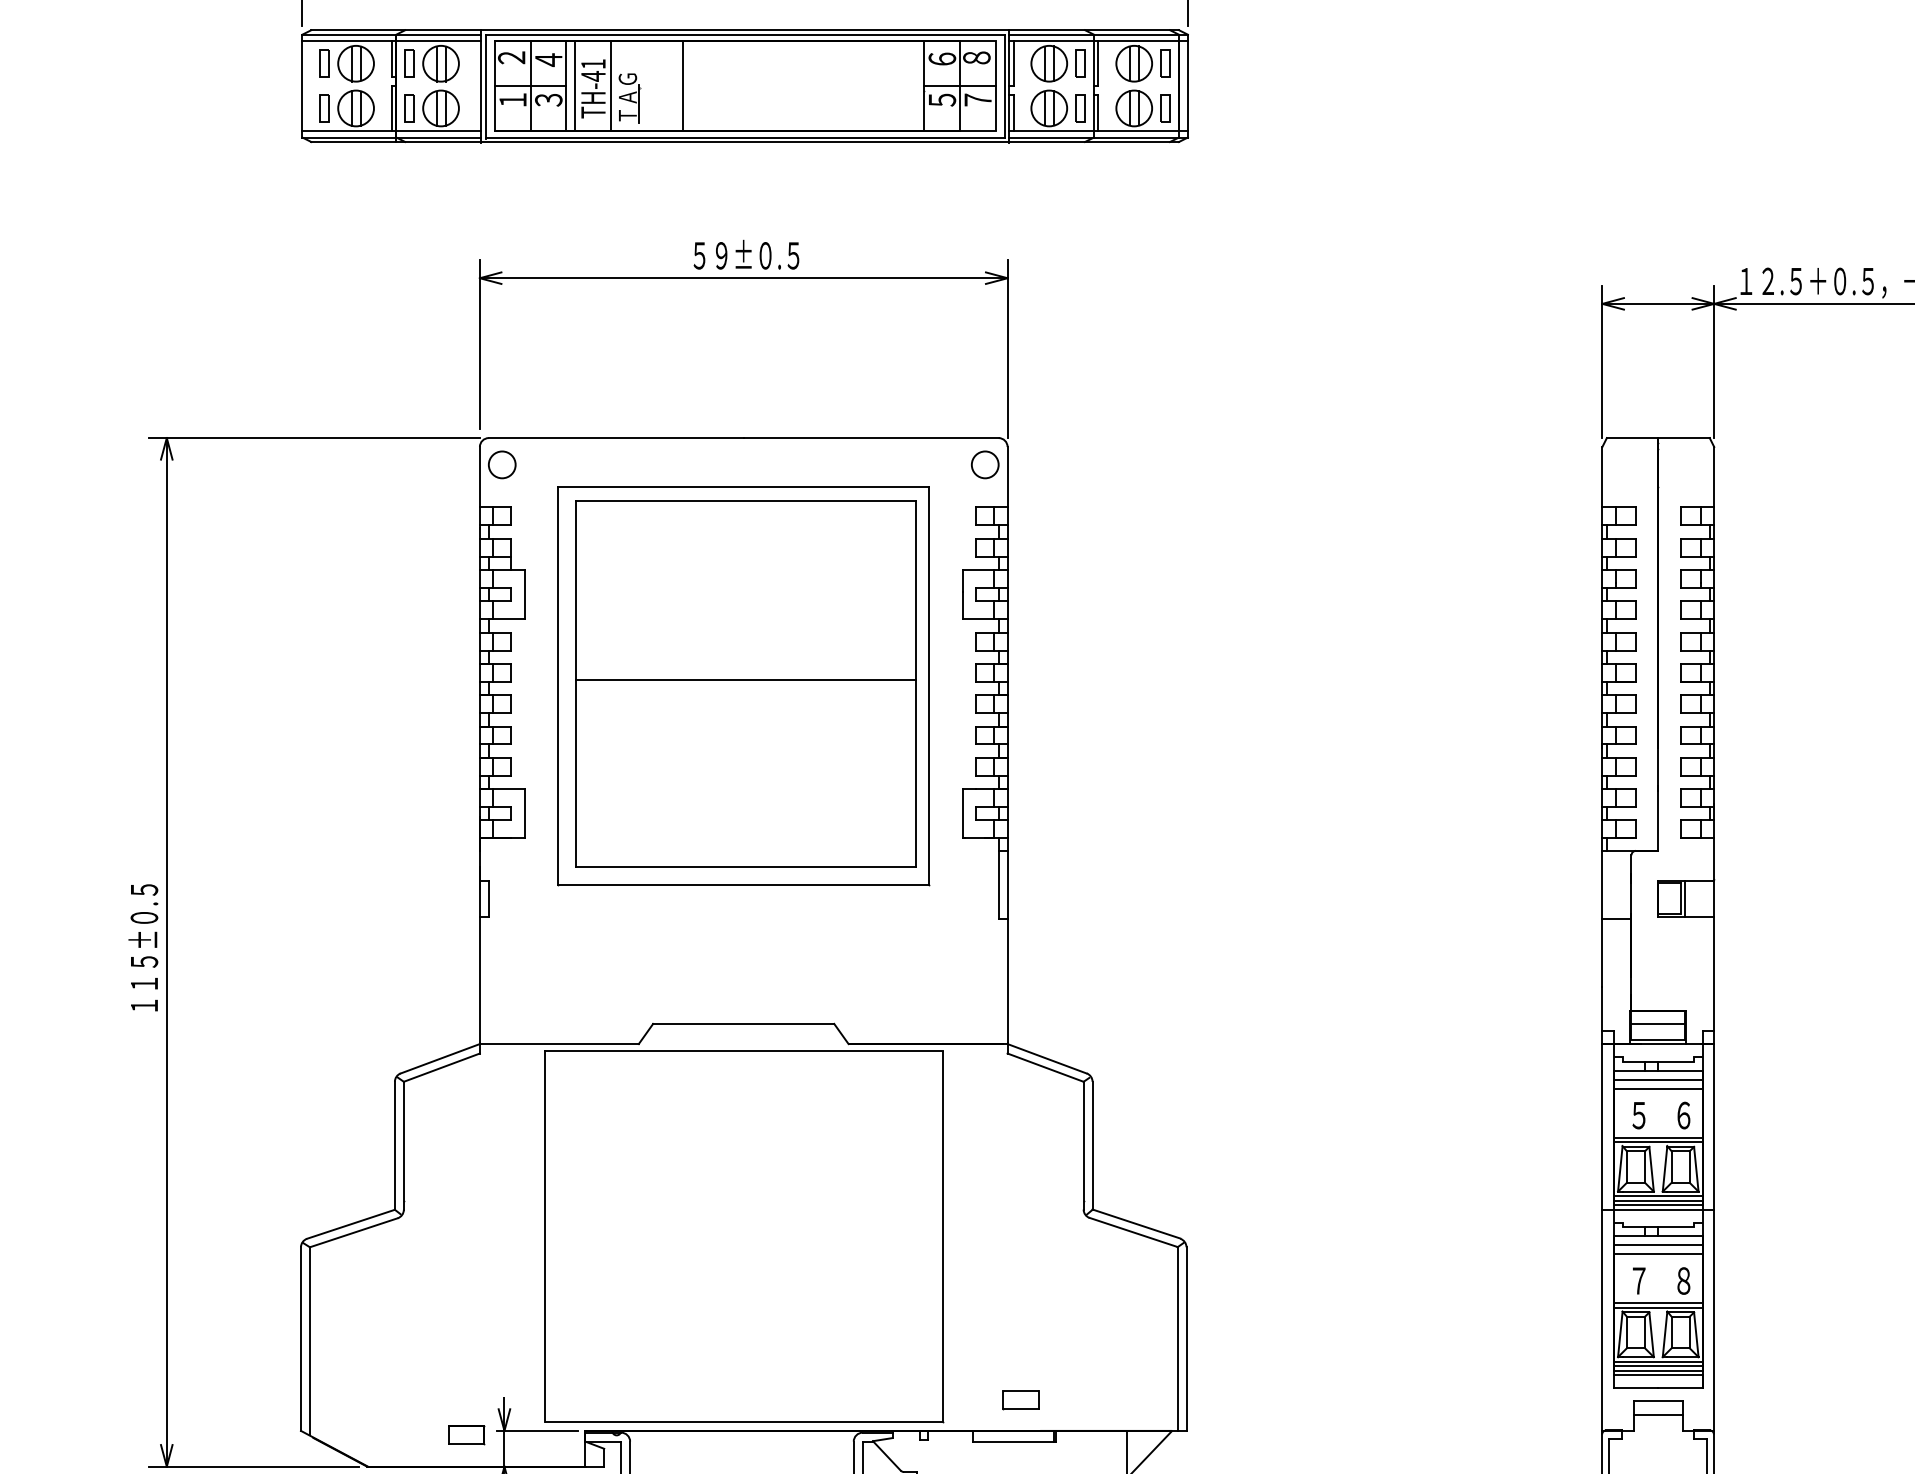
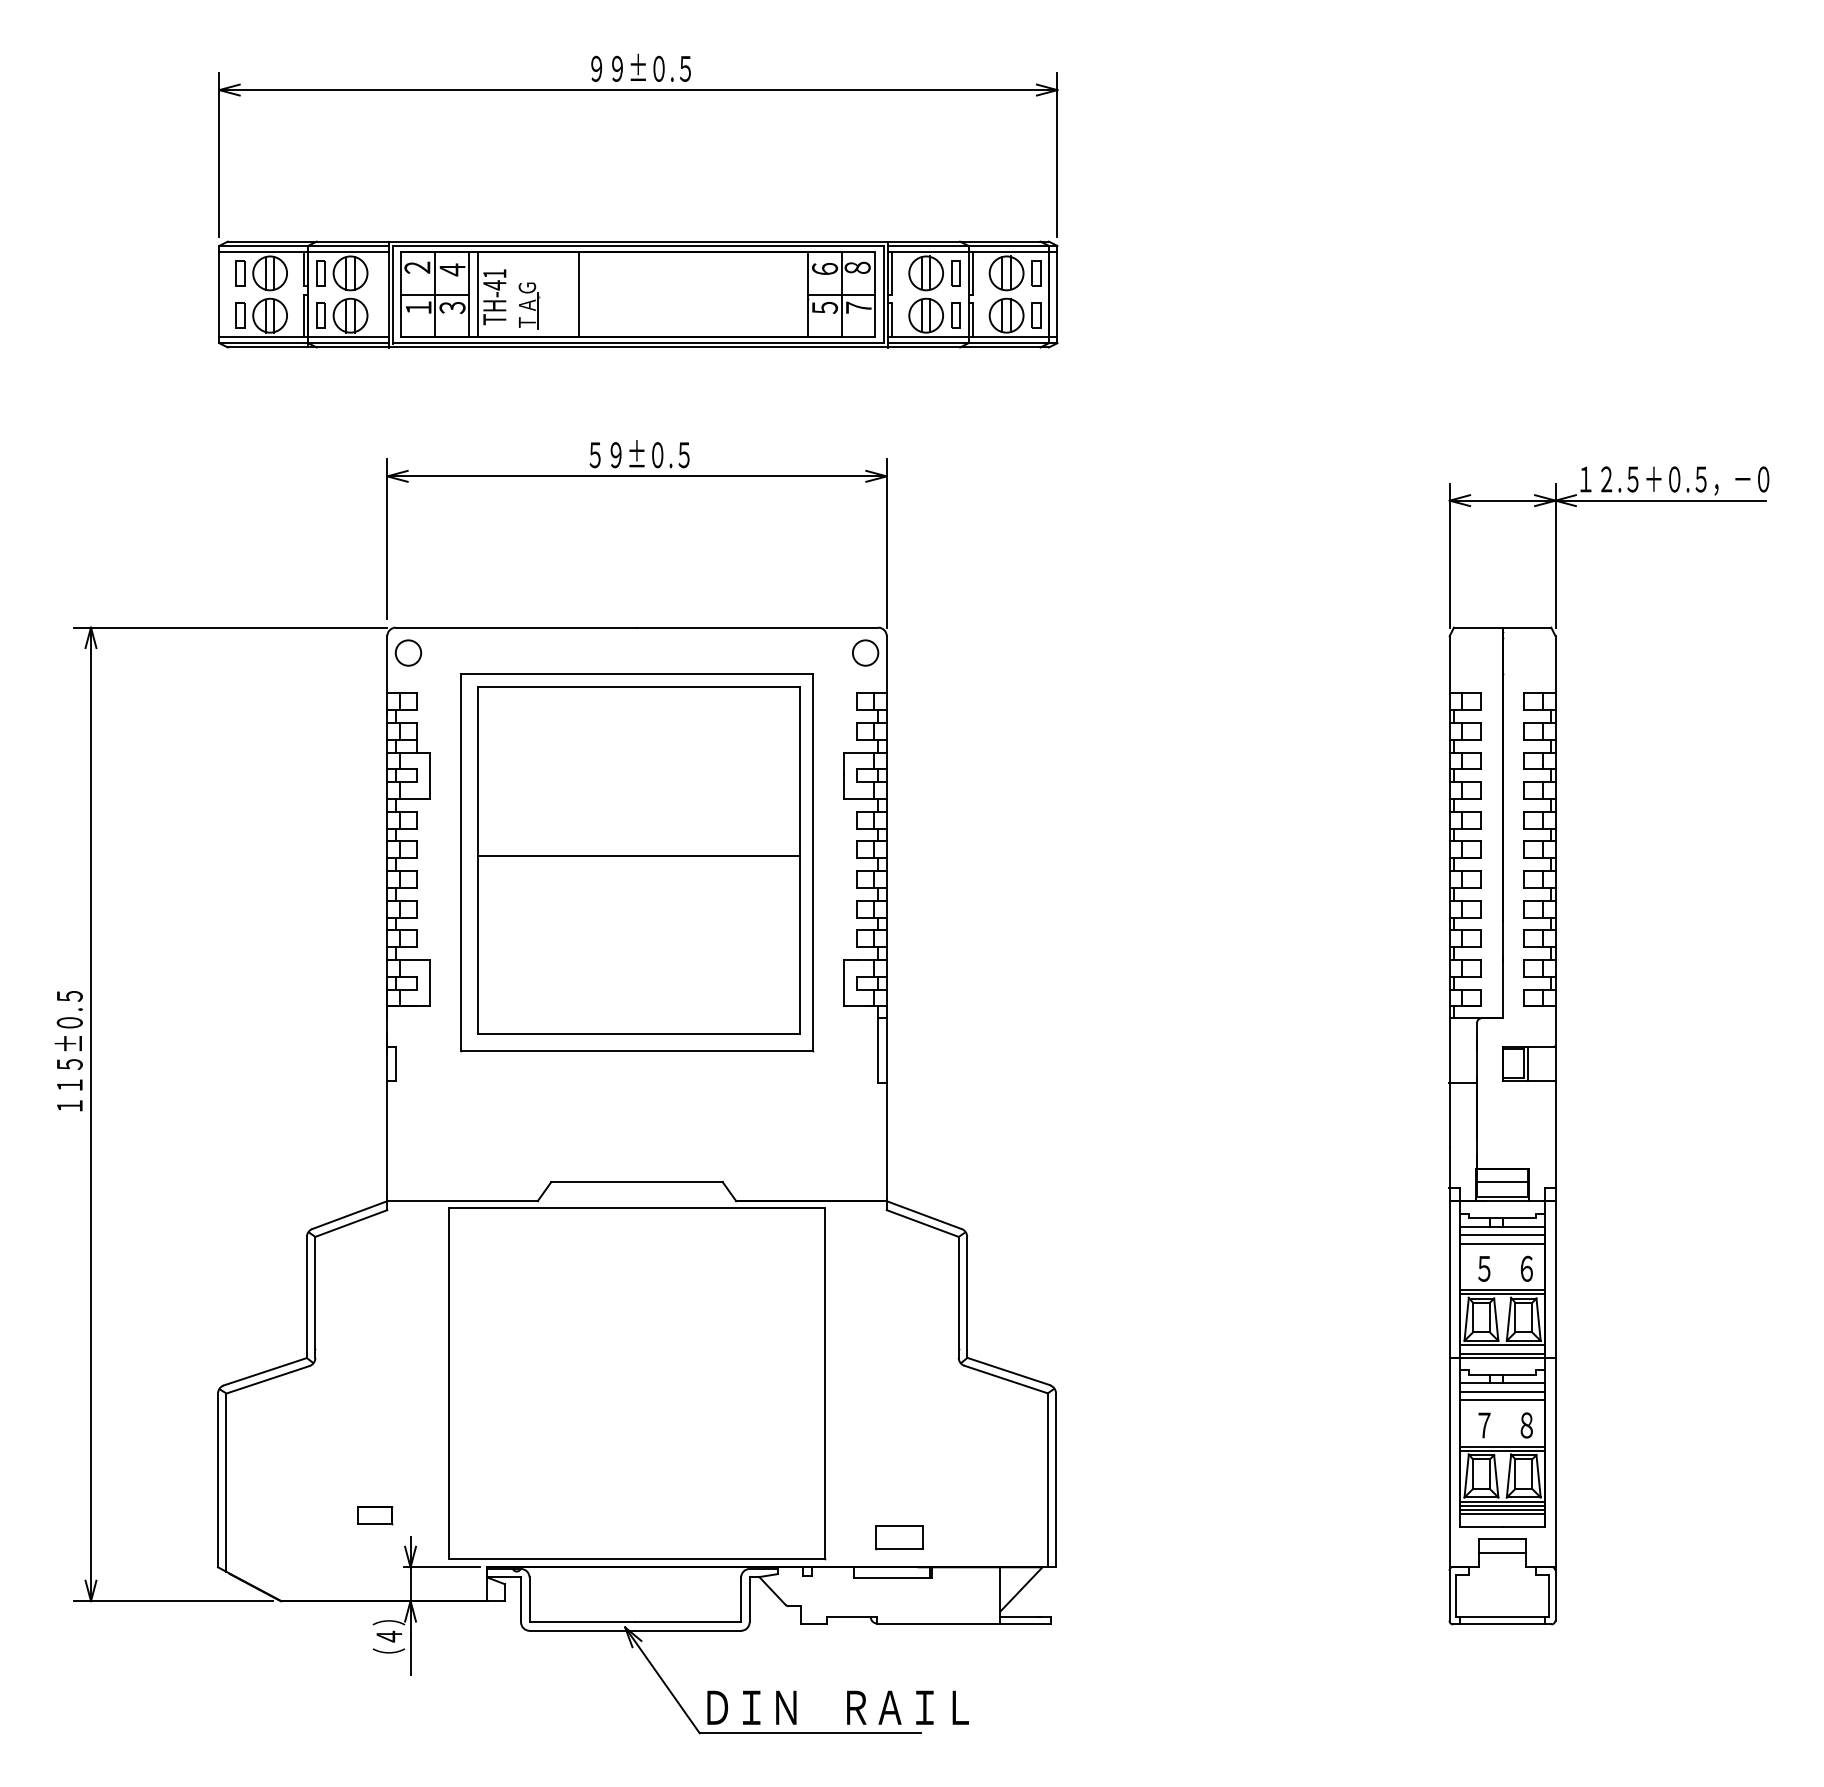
line: (611, 86) -> (511, 294), removed
text: (143, 948) -> (68, 1051), moved
line: (1658, 1200) -> (1502, 1349), removed
part: (1021, 1399) -> (899, 1537), size x1.4
part: (467, 1435) -> (375, 1515), moved

